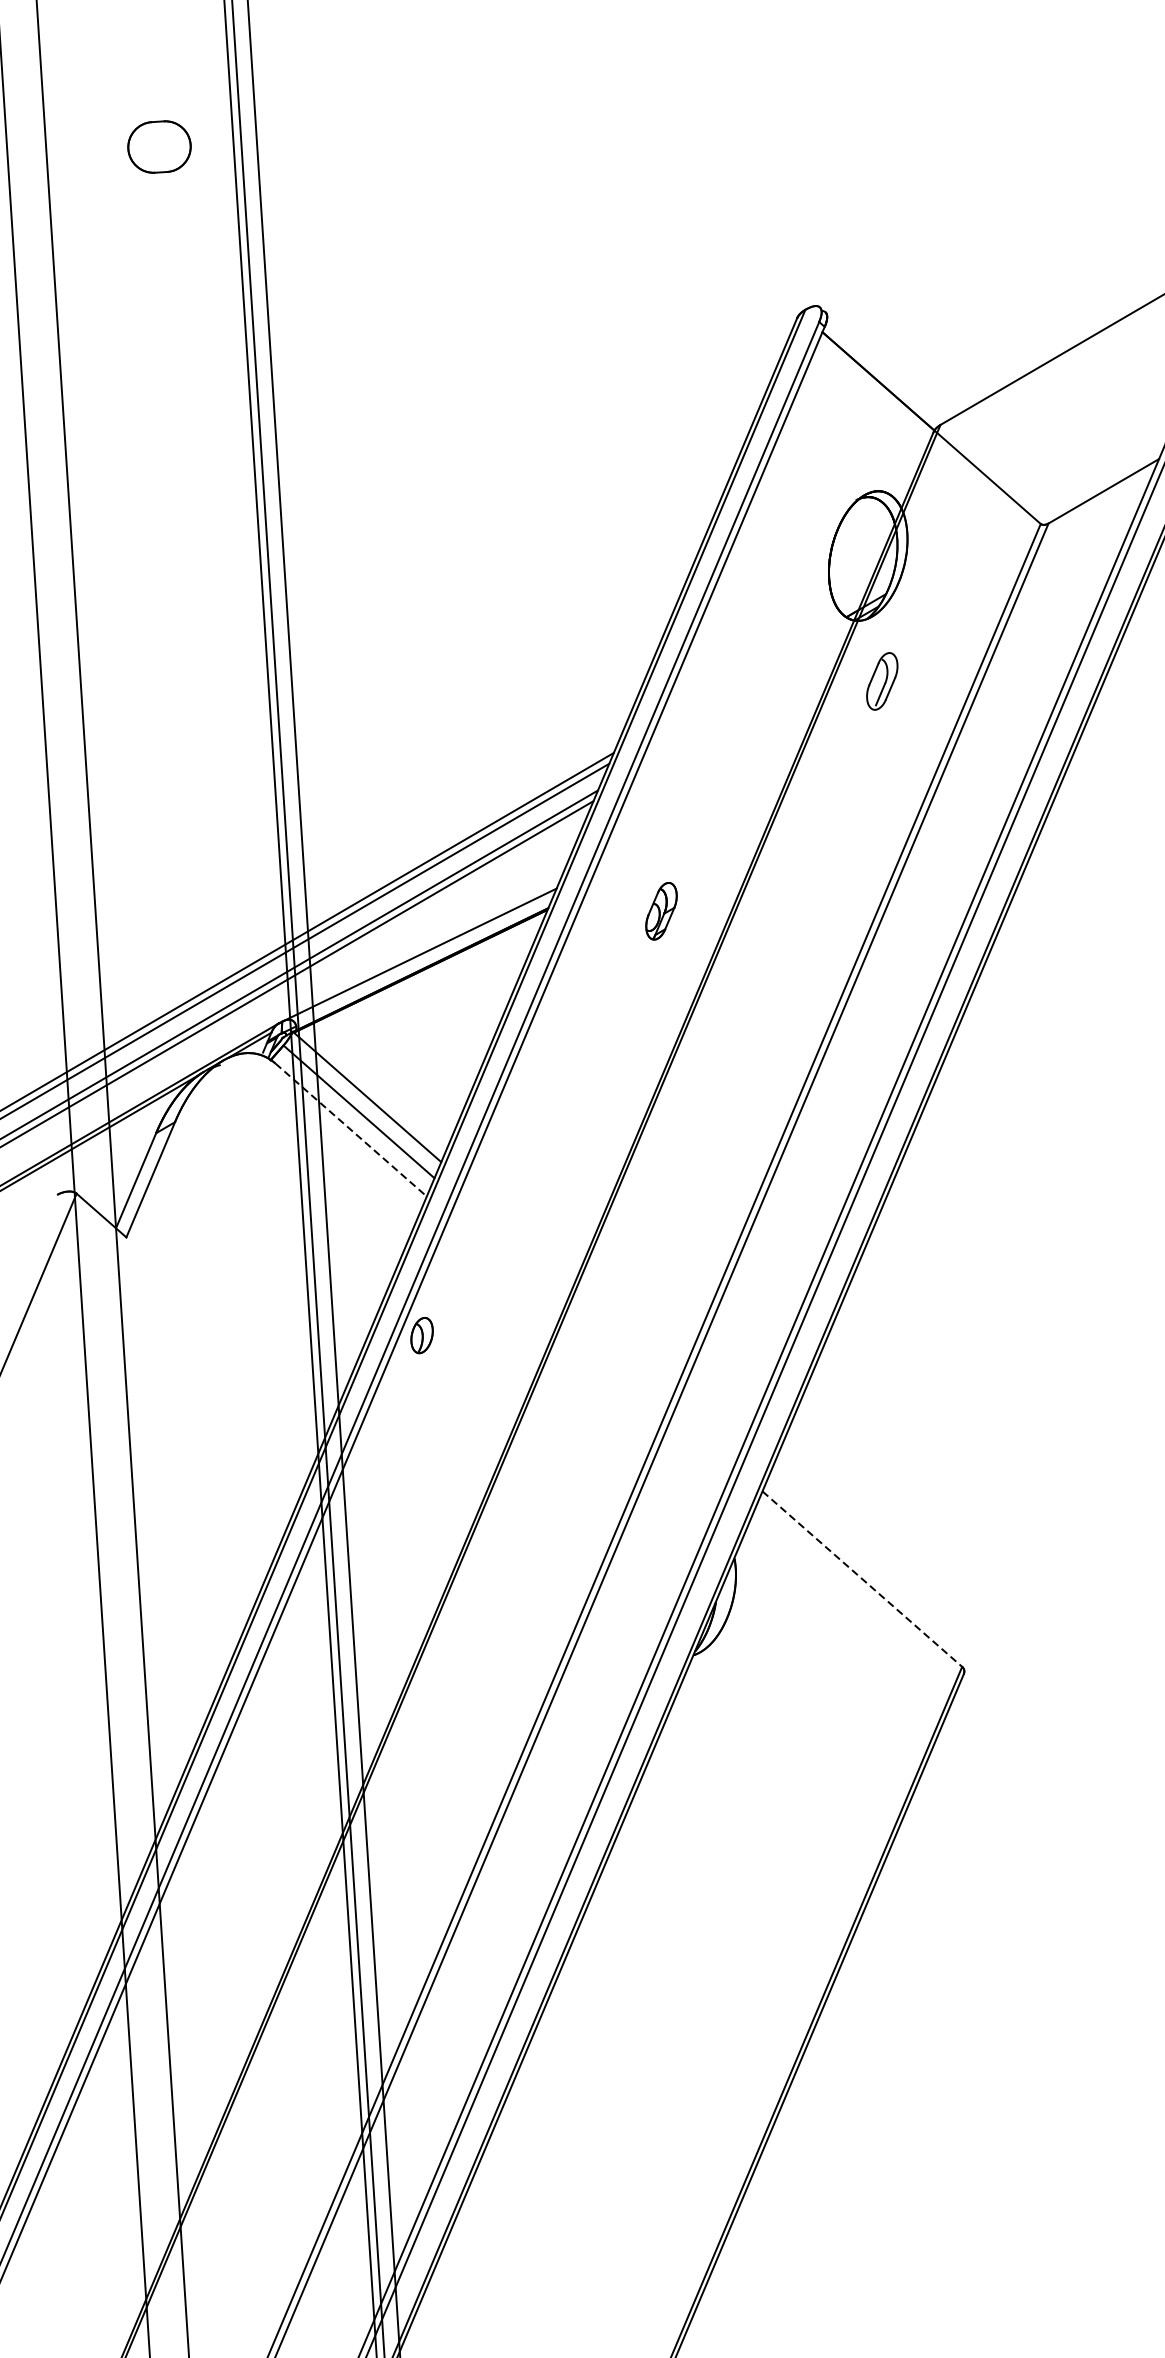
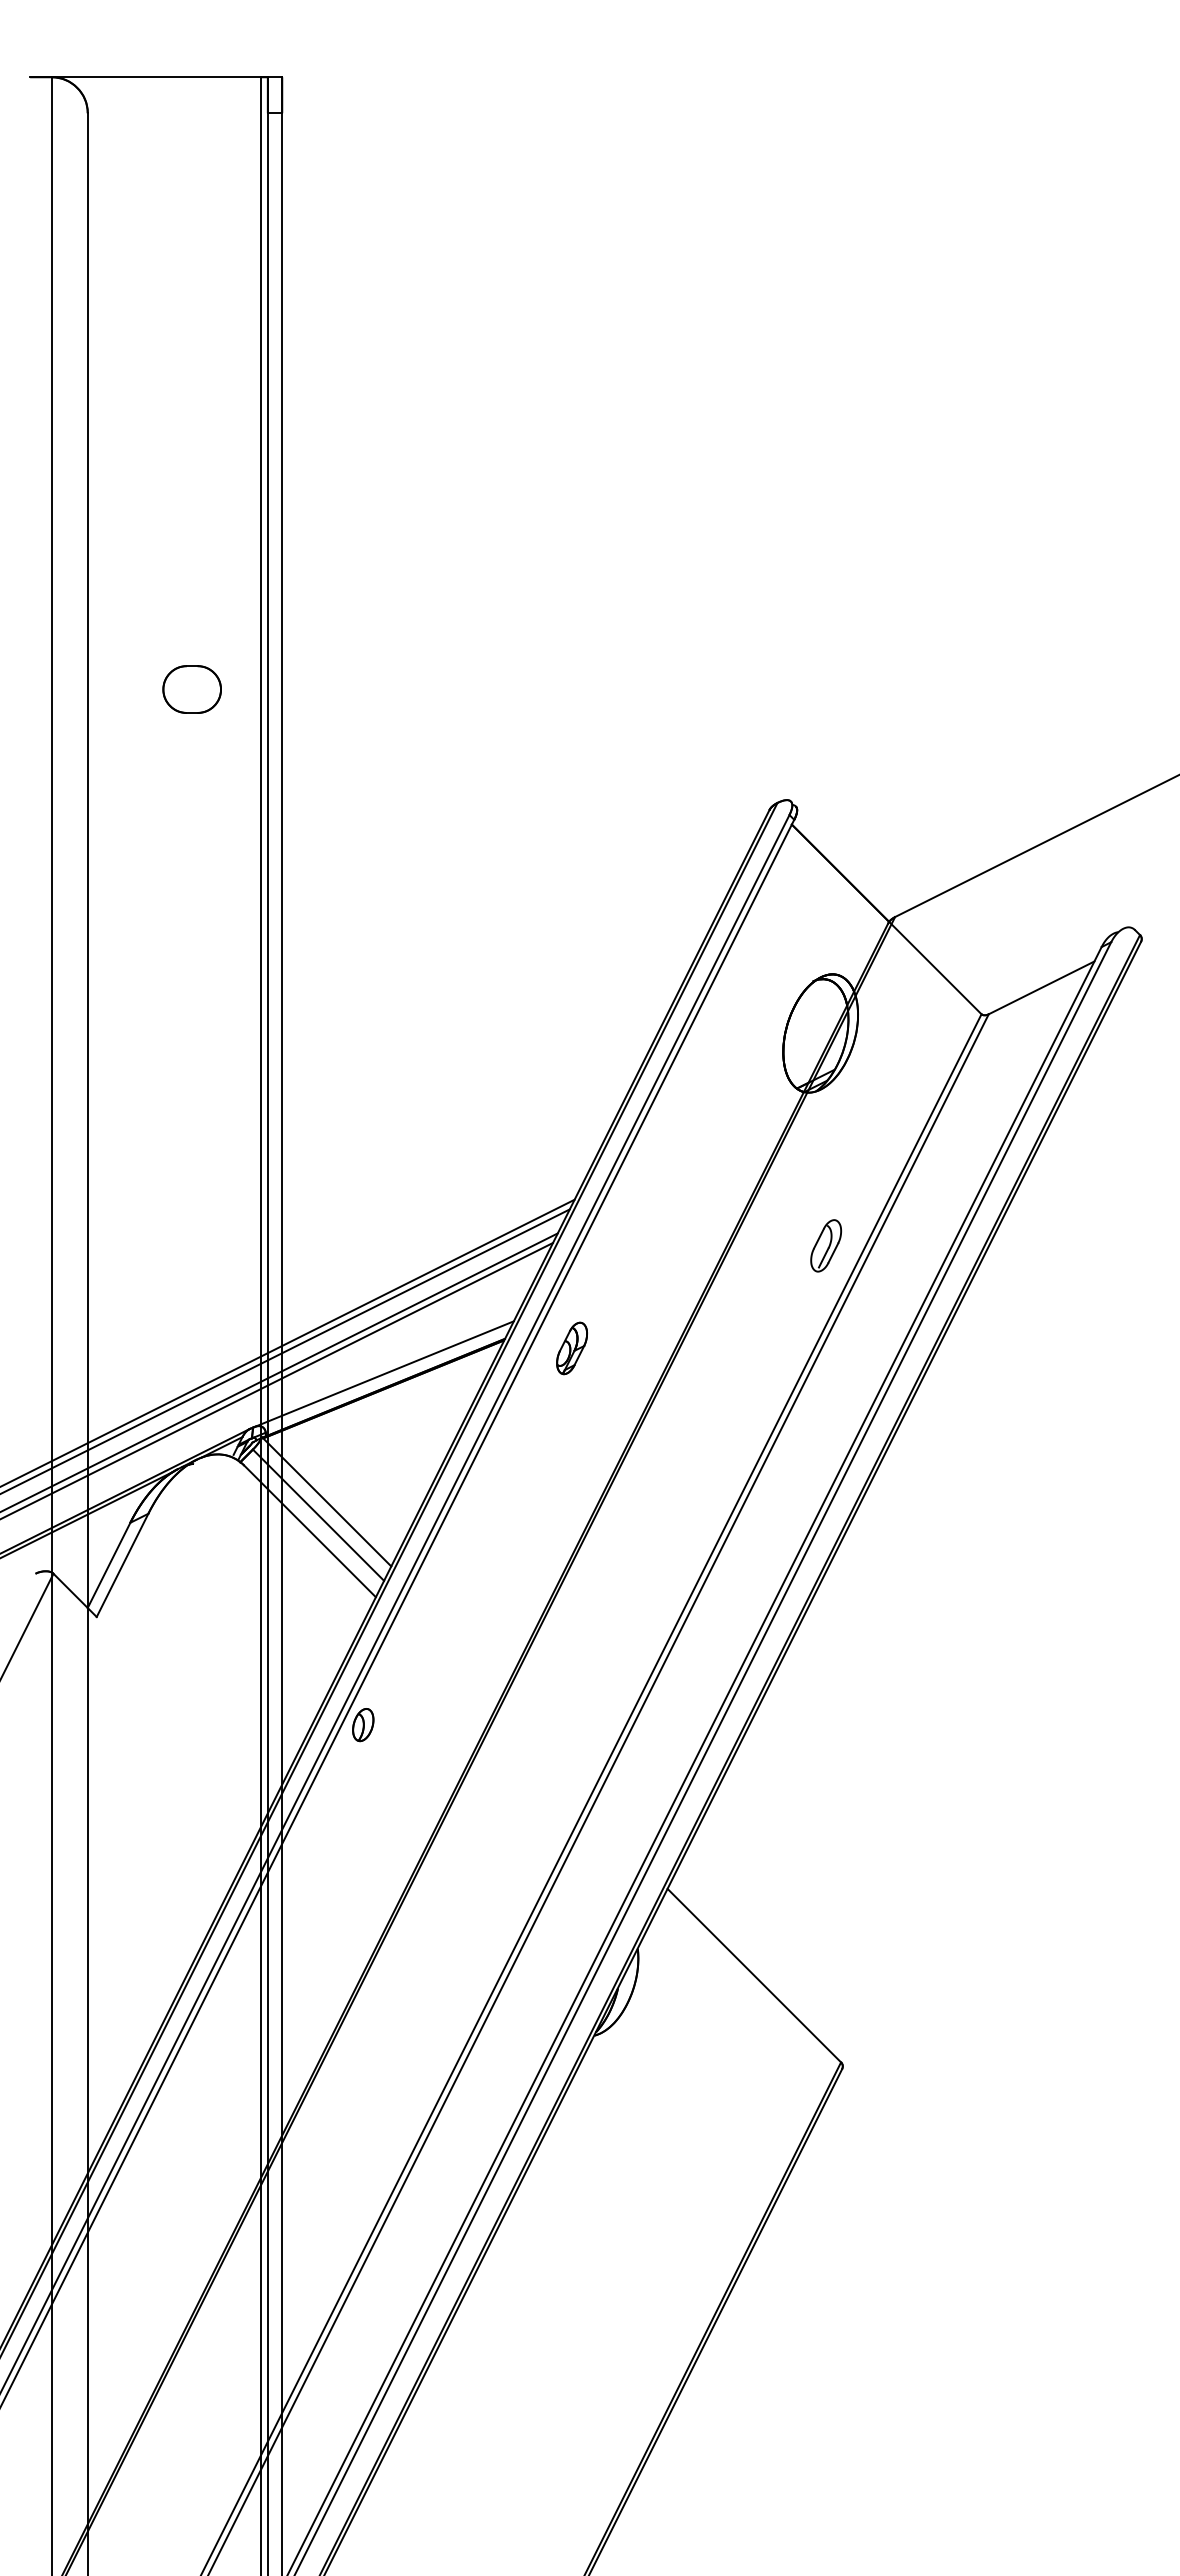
part: (158, 147) -> (191, 689), moved
part: (882, 681) -> (826, 1245), moved
part: (660, 911) -> (571, 1348), moved
line: (351, 1130) -> (310, 1531), dashed -> solid
line: (862, 1578) -> (754, 1975), dashed -> solid

